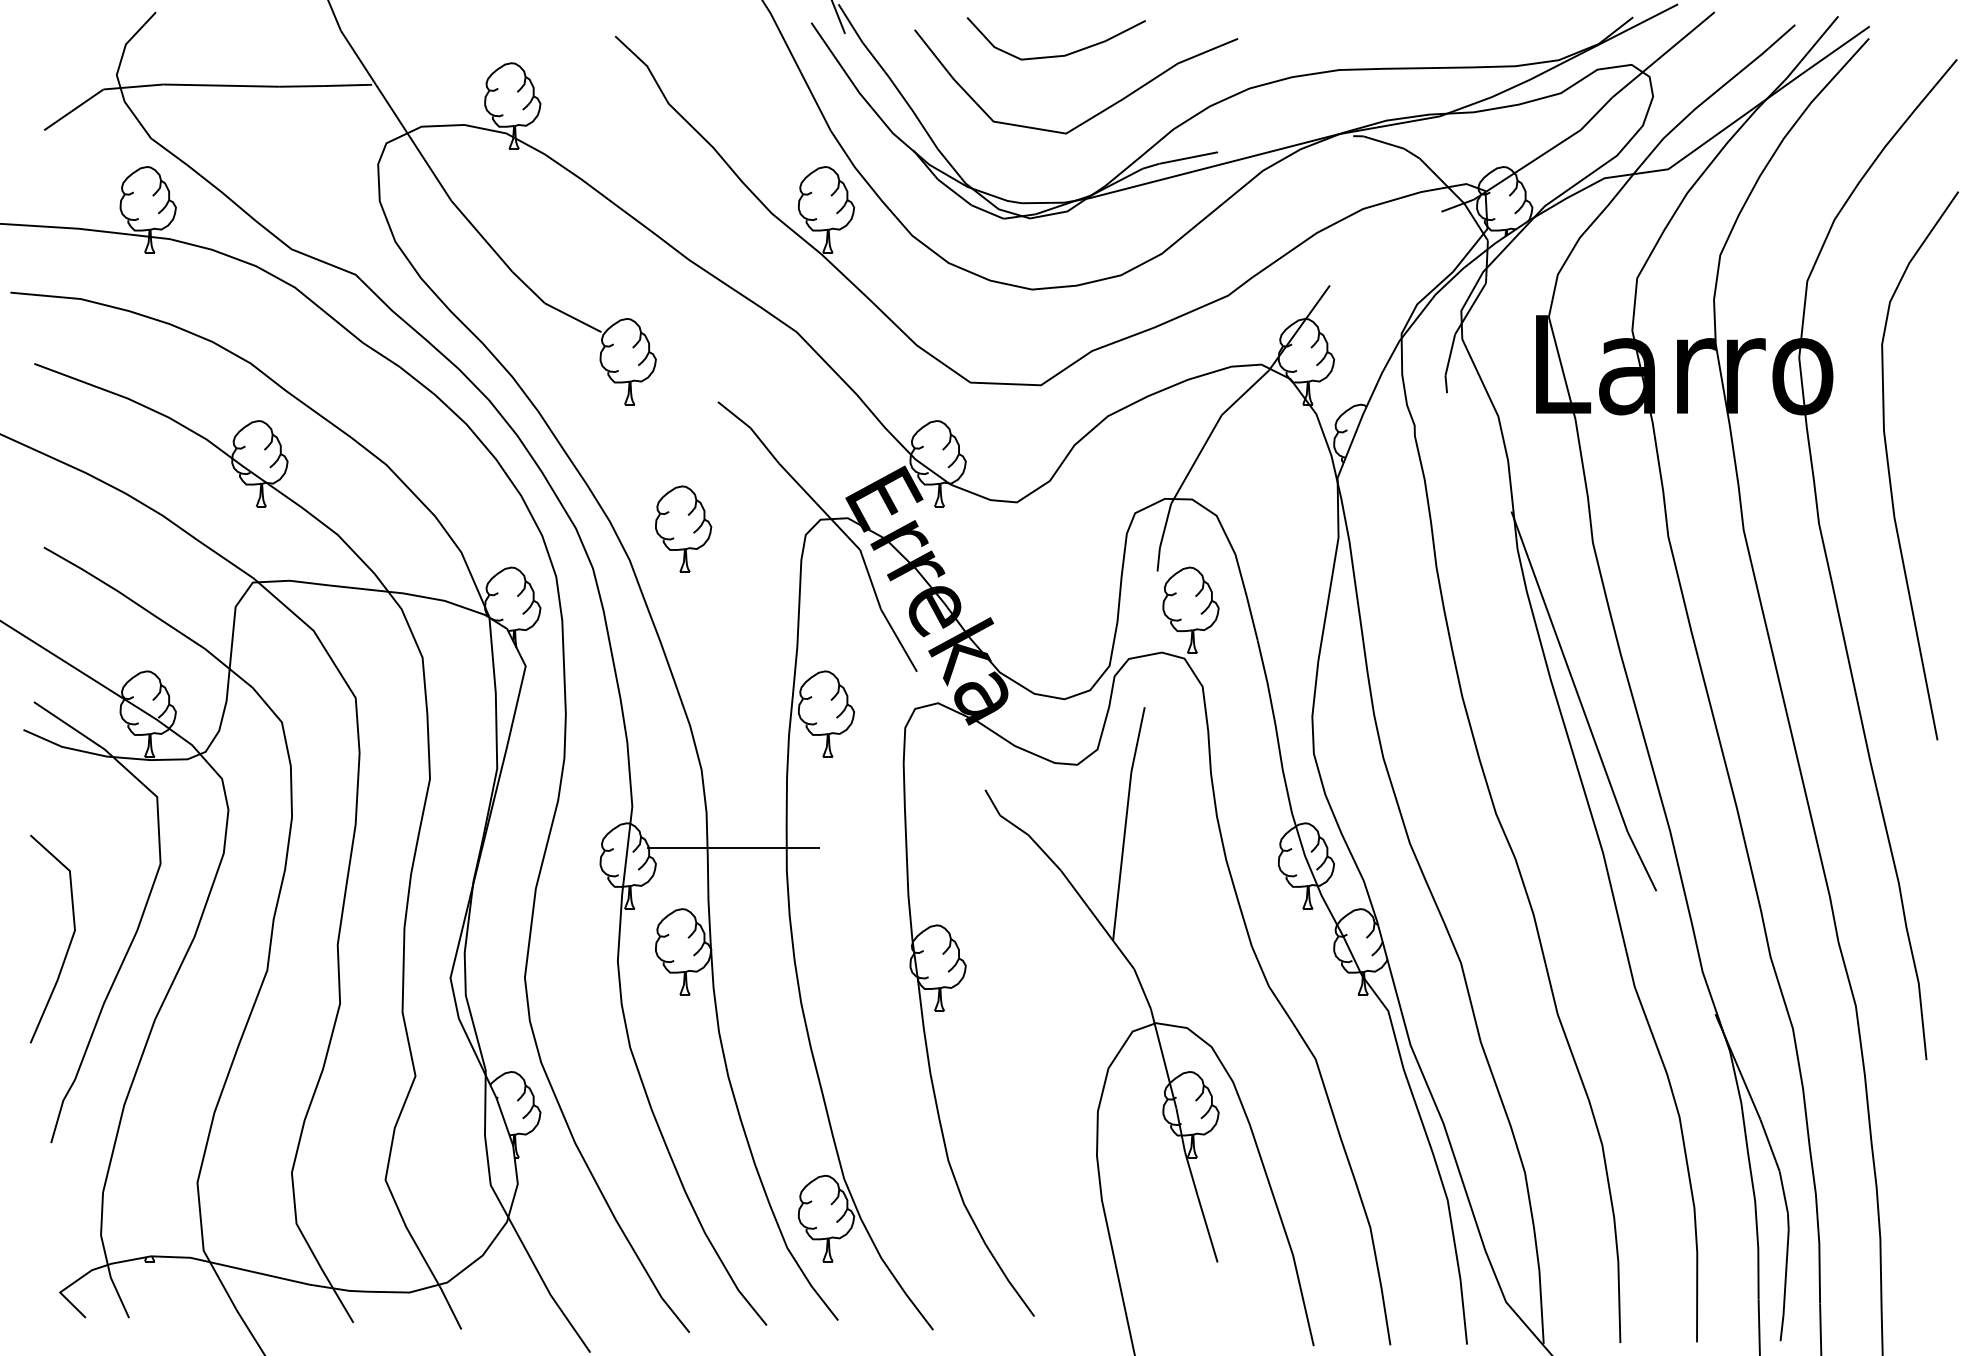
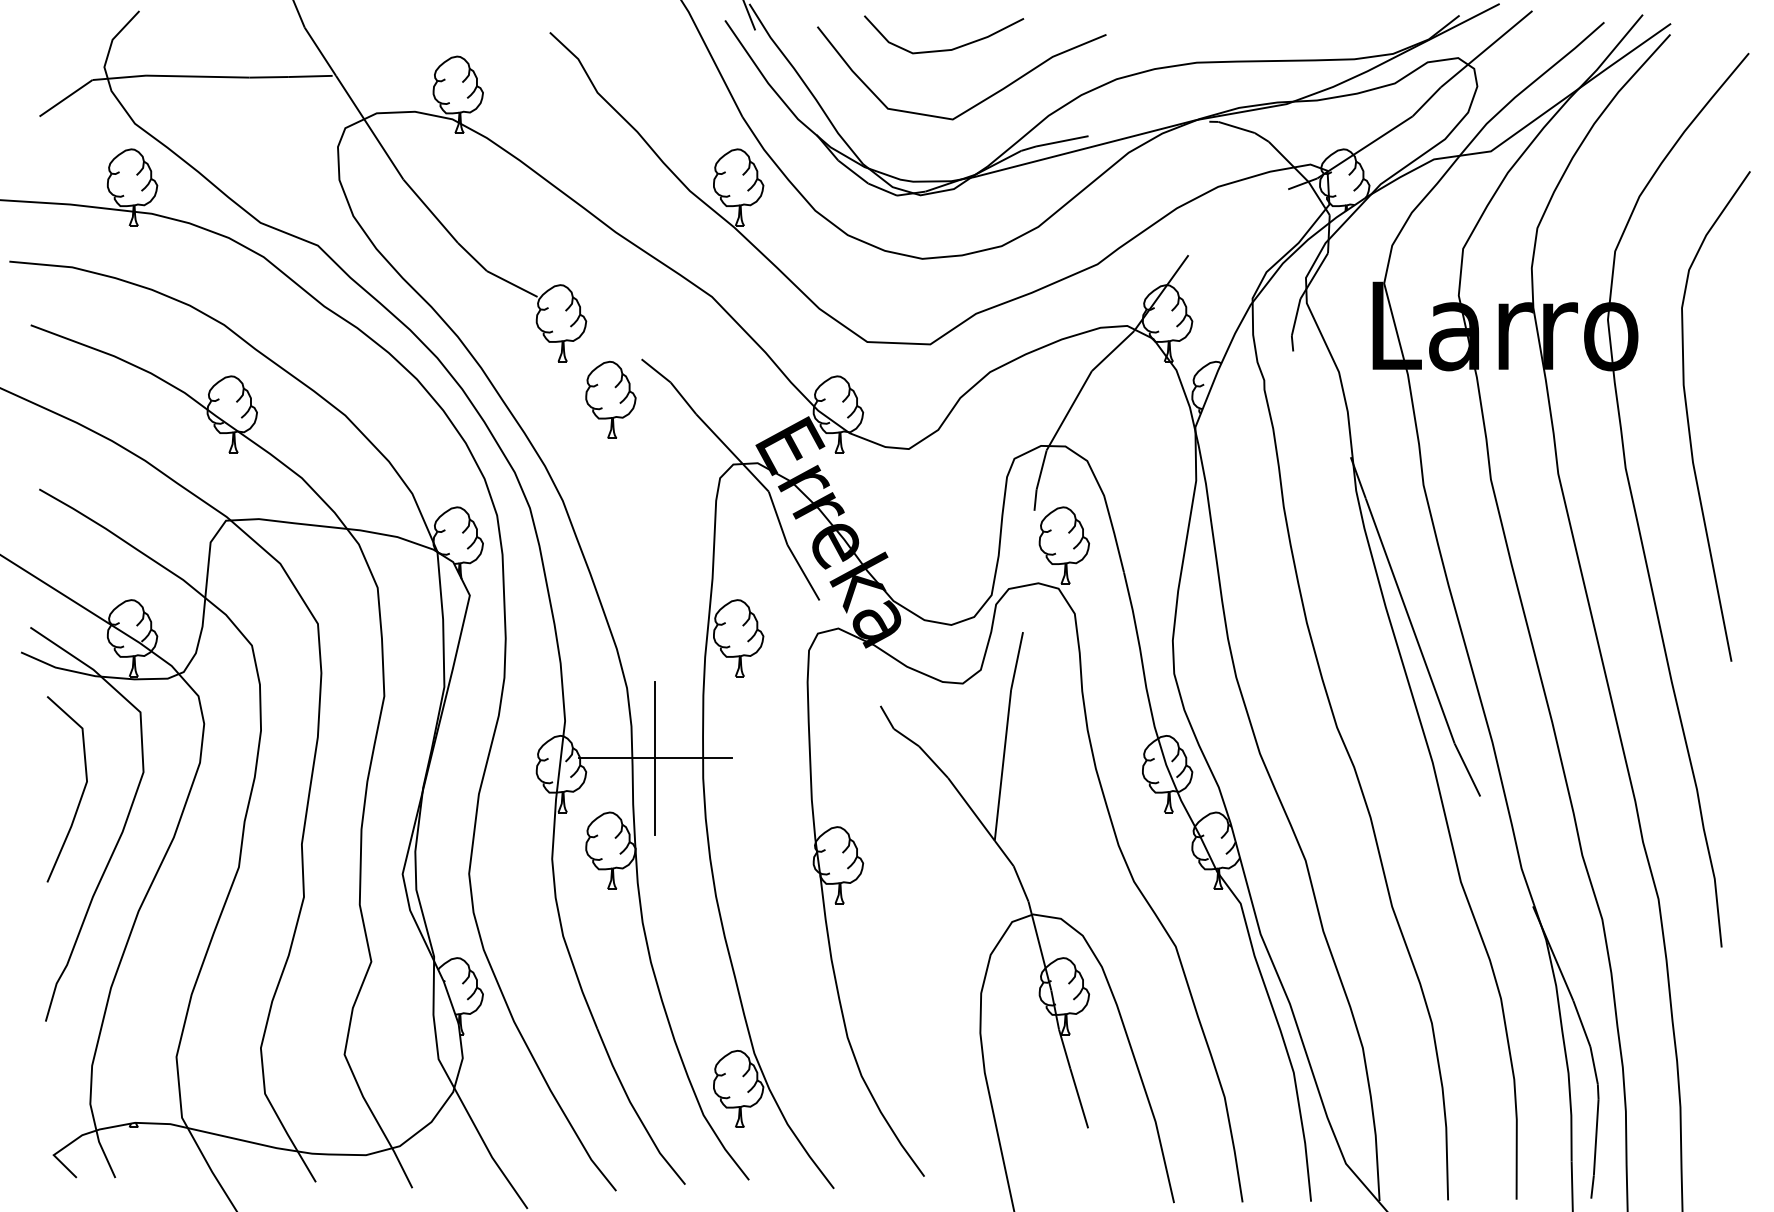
part: (683, 528) -> (610, 399), moved
line: (733, 847) -> (655, 757), added
line: (67, 947) -> (80, 796), moved

